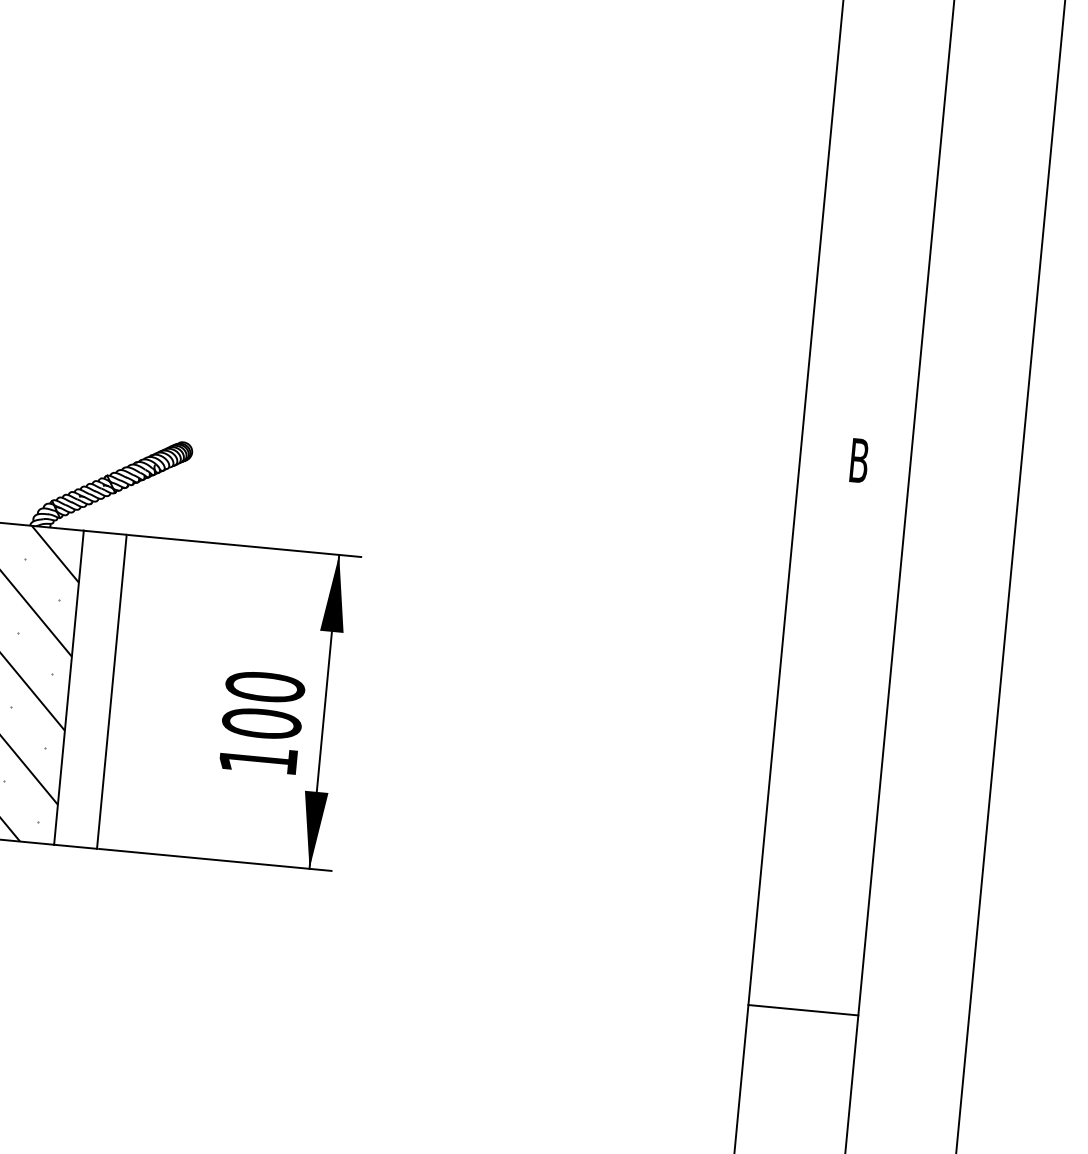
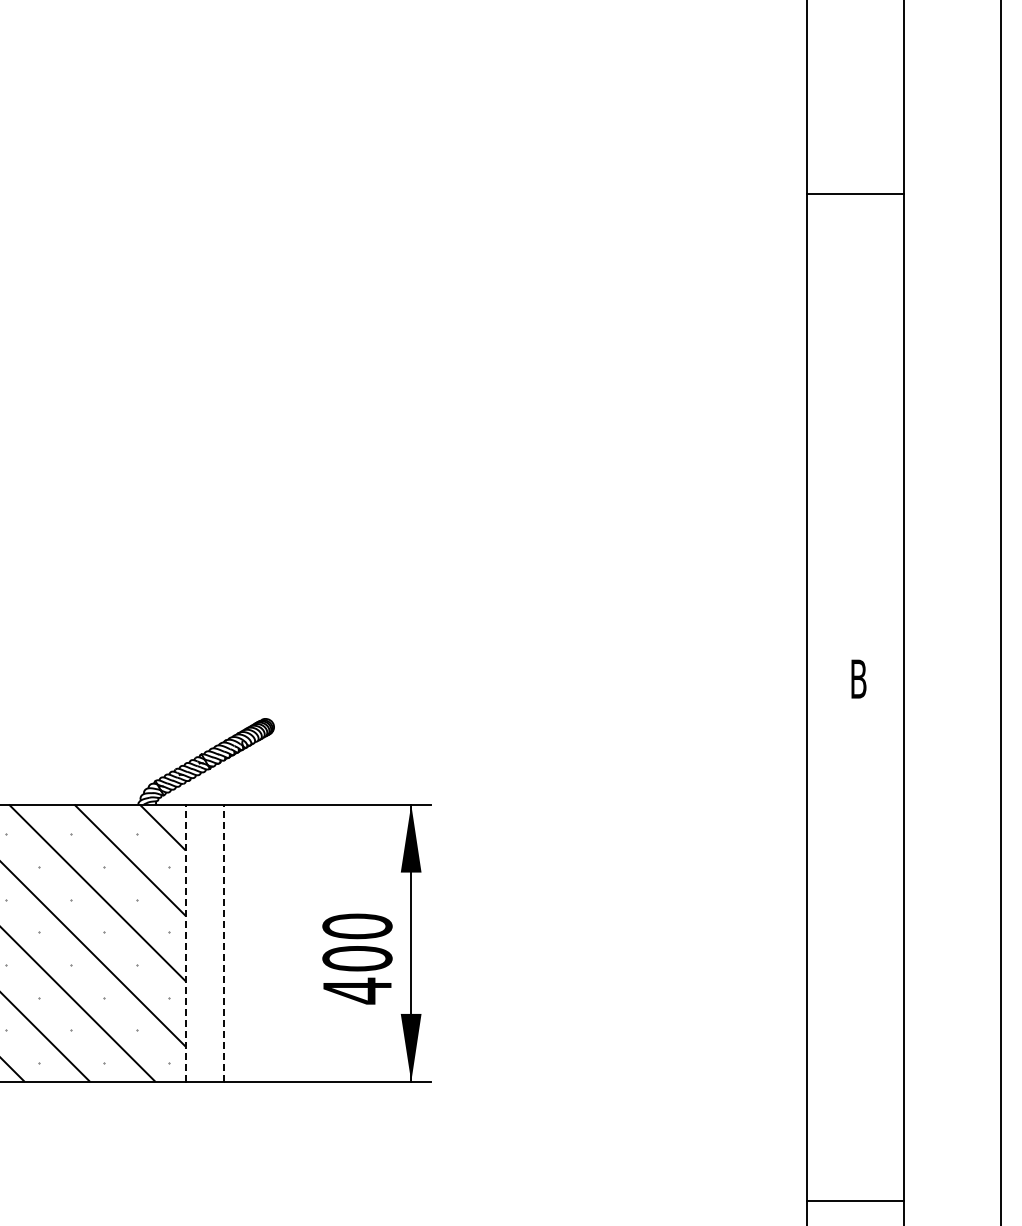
line: (68, 688) -> (185, 943), solid -> dashed
line: (111, 692) -> (223, 943), solid -> dashed
text: (258, 759) -> (357, 990), 100 -> 400
line: (802, 1009) -> (854, 1200), moved

